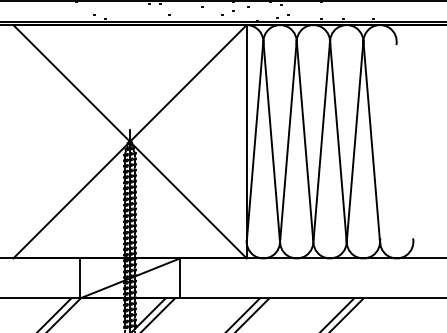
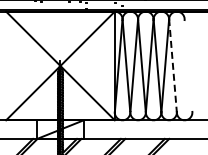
line: (372, 142) -> (173, 66), solid -> dashed

